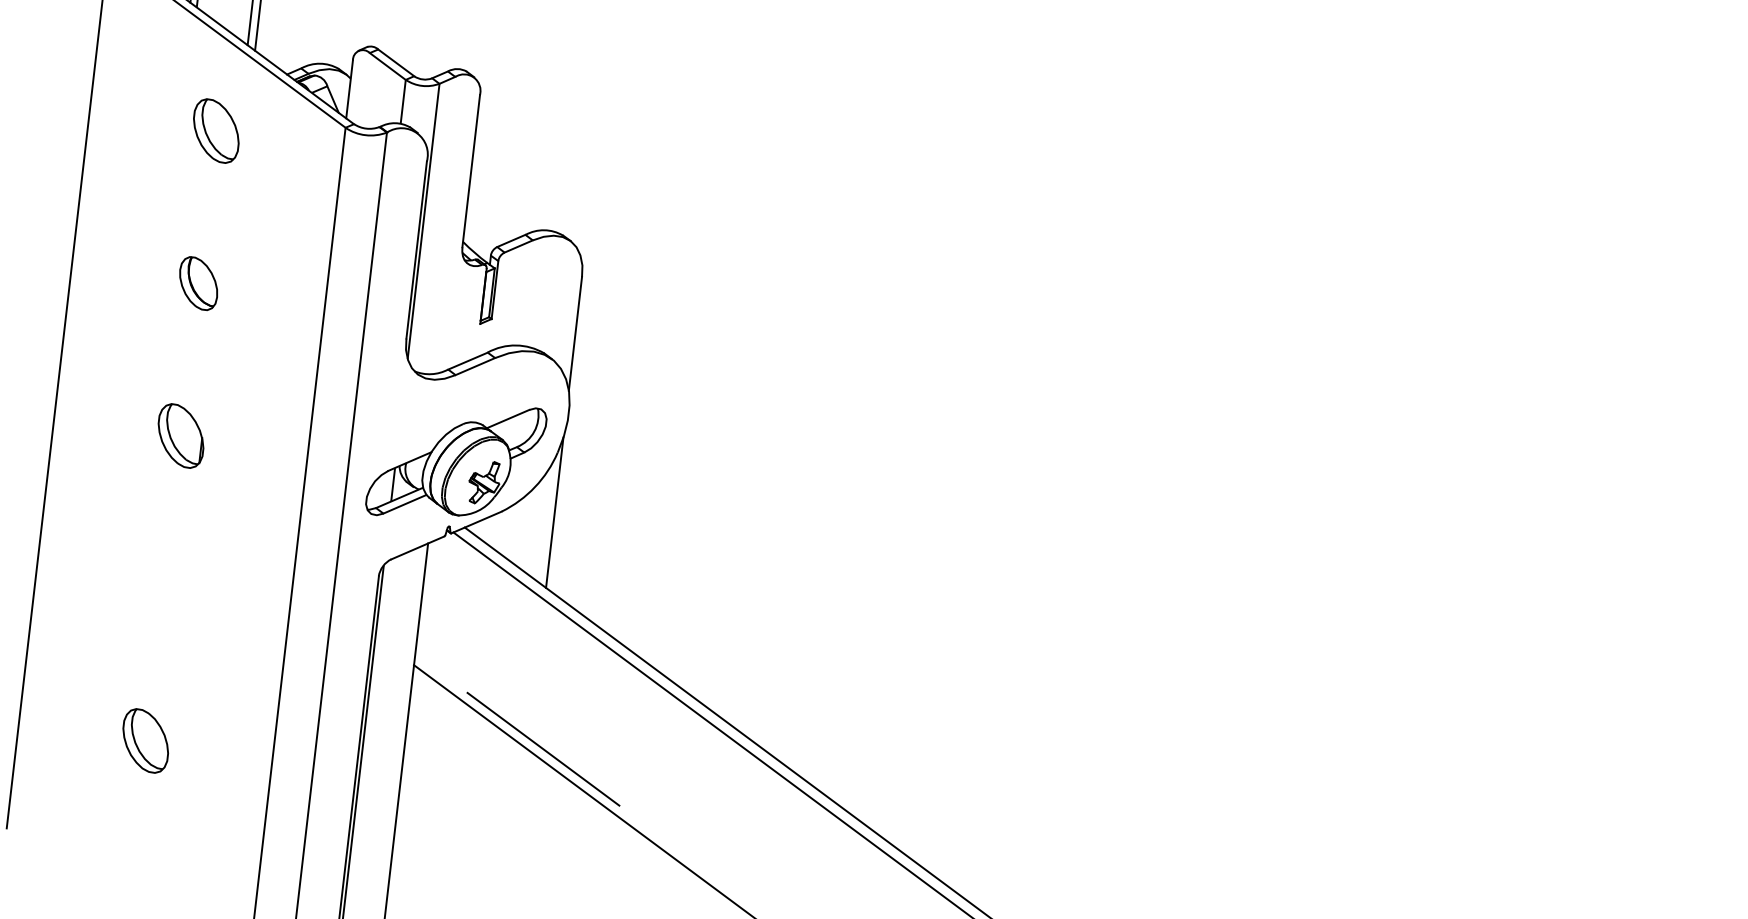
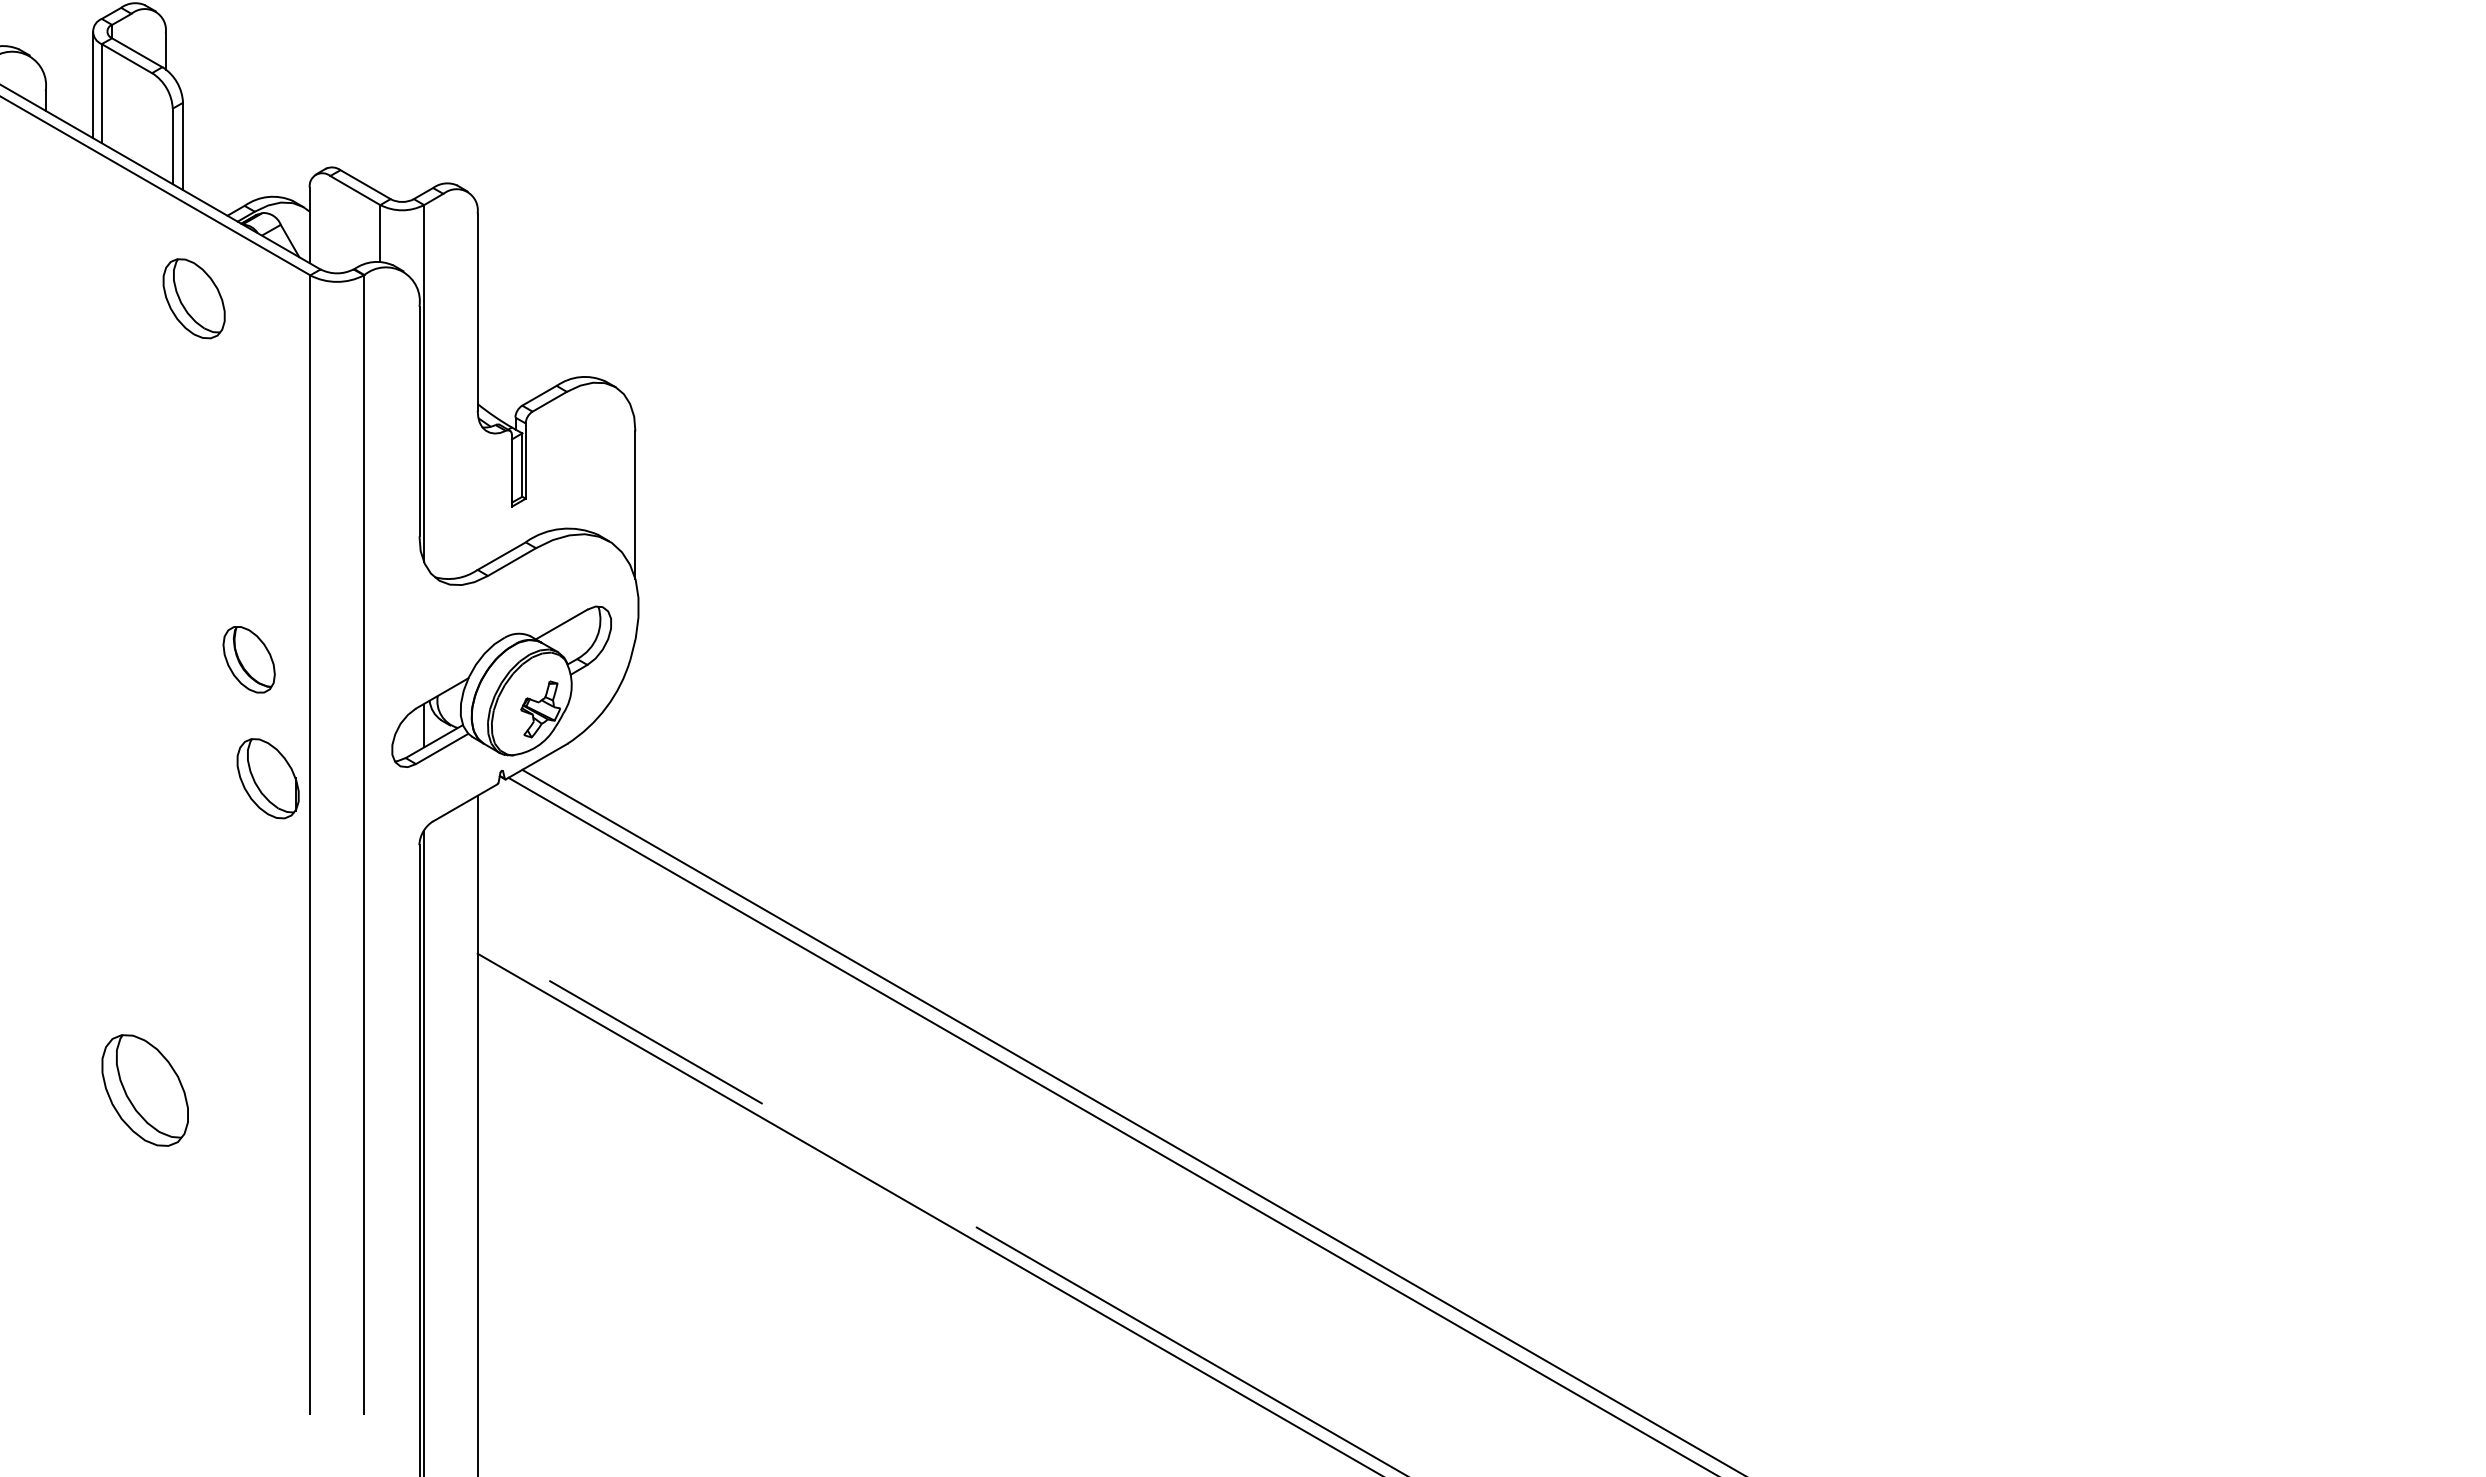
part: (215, 130) -> (193, 298), moved
part: (198, 283) -> (248, 659), moved
part: (180, 435) -> (267, 778), moved
line: (554, 512) -> (635, 737), removed
part: (145, 740) -> (144, 1090), size x1.4

